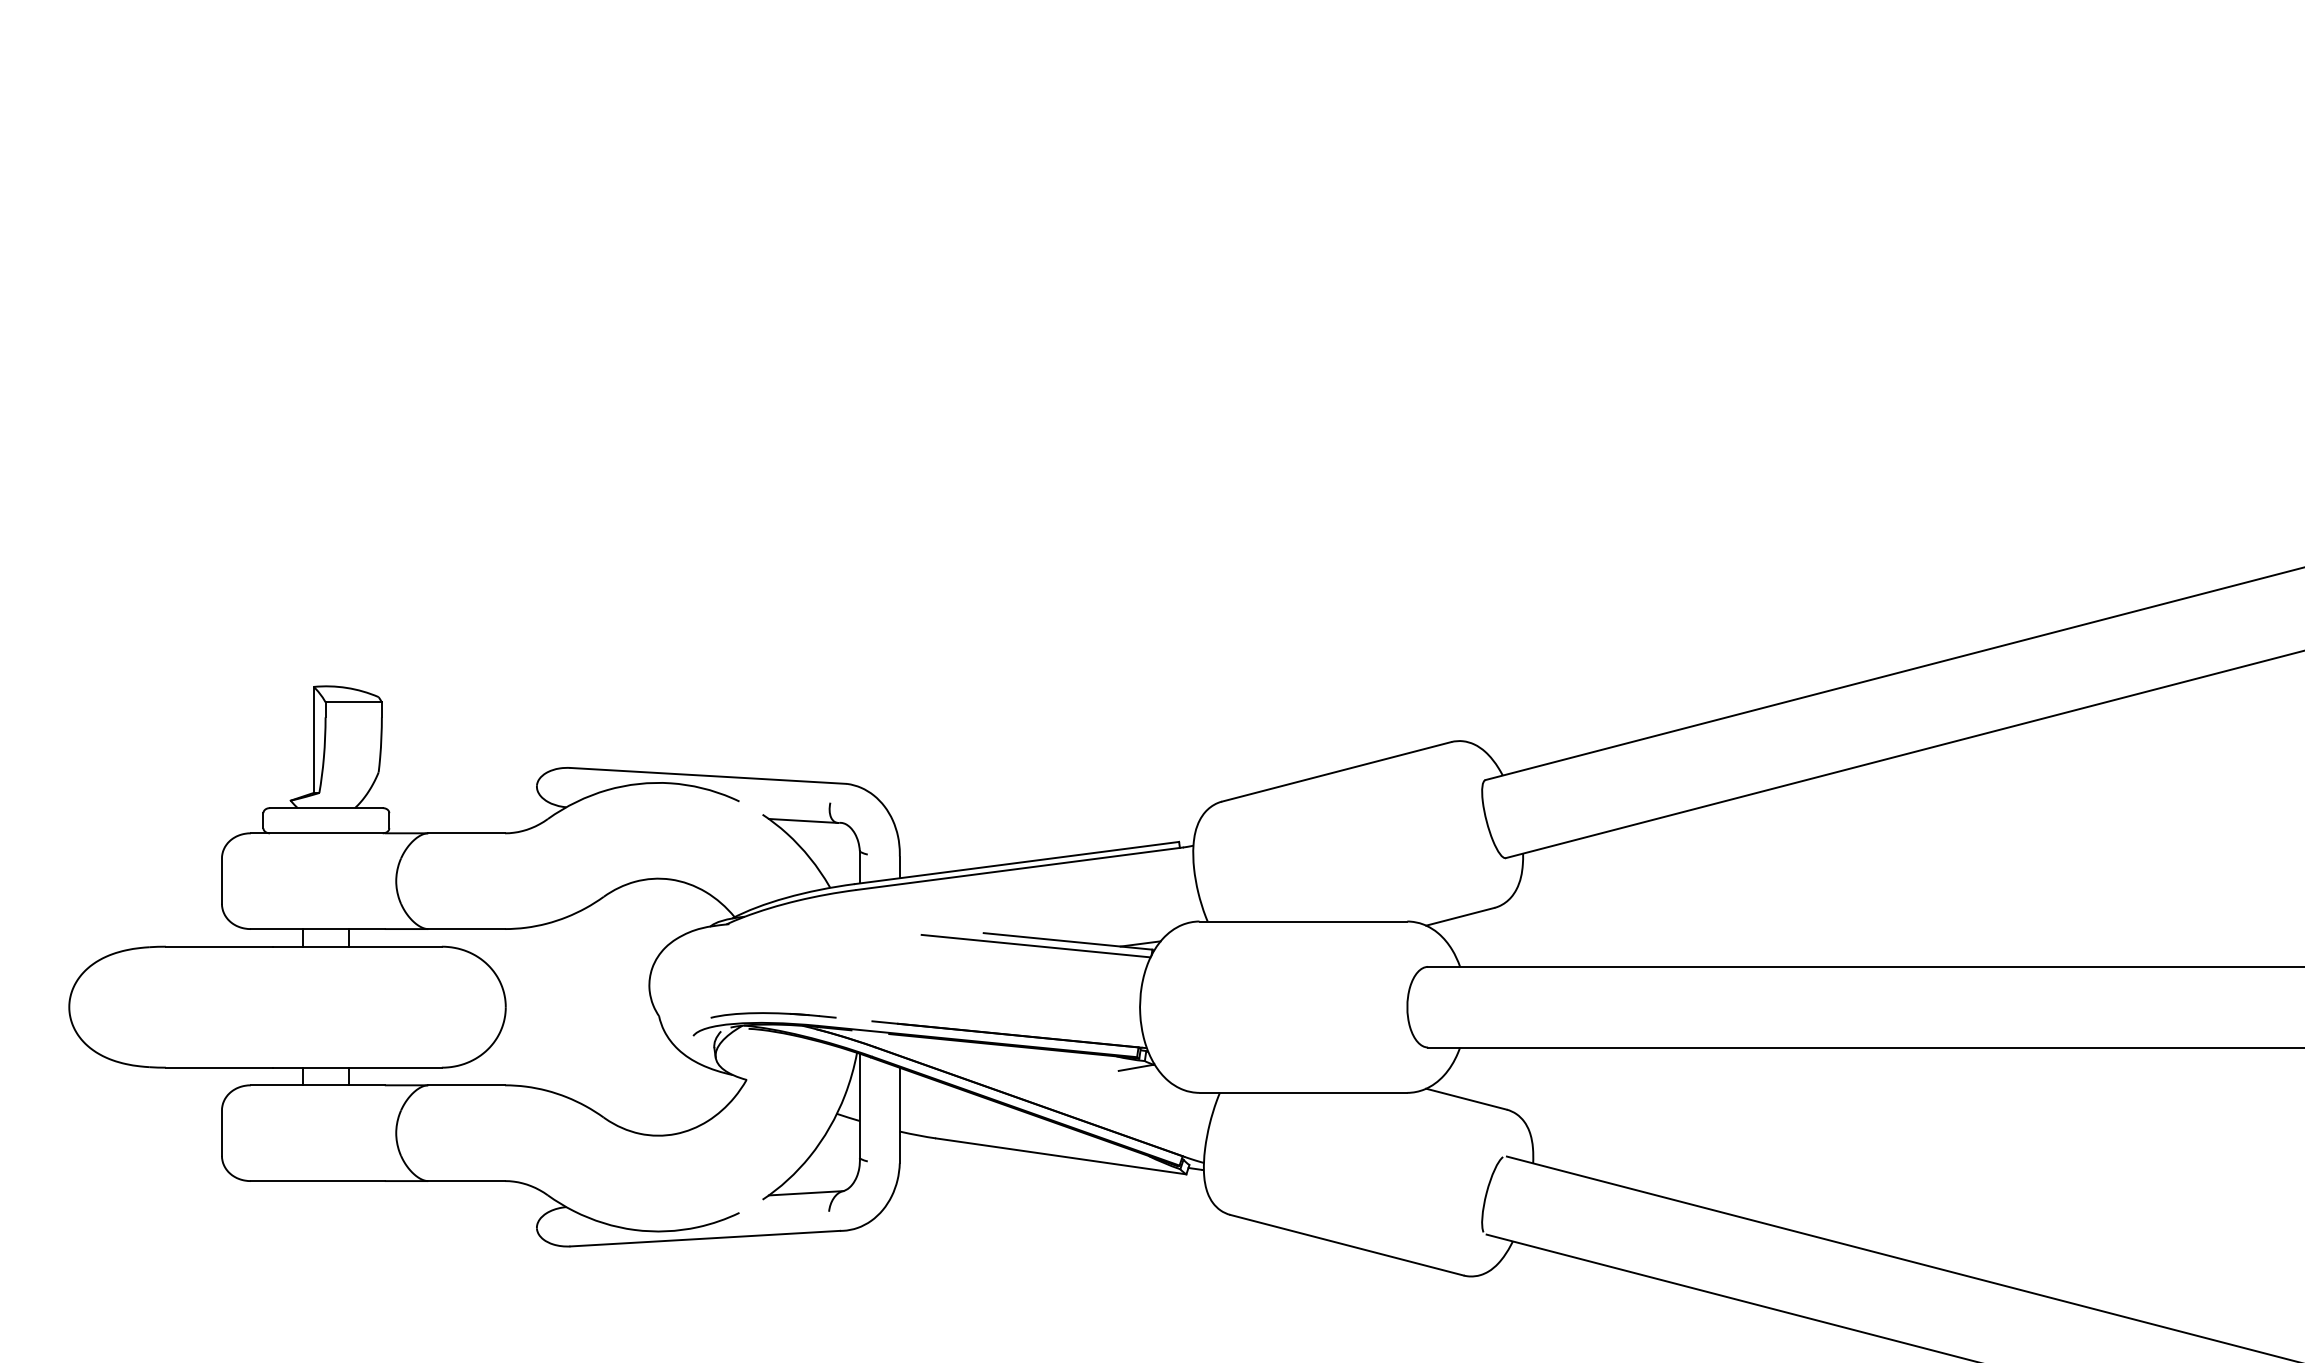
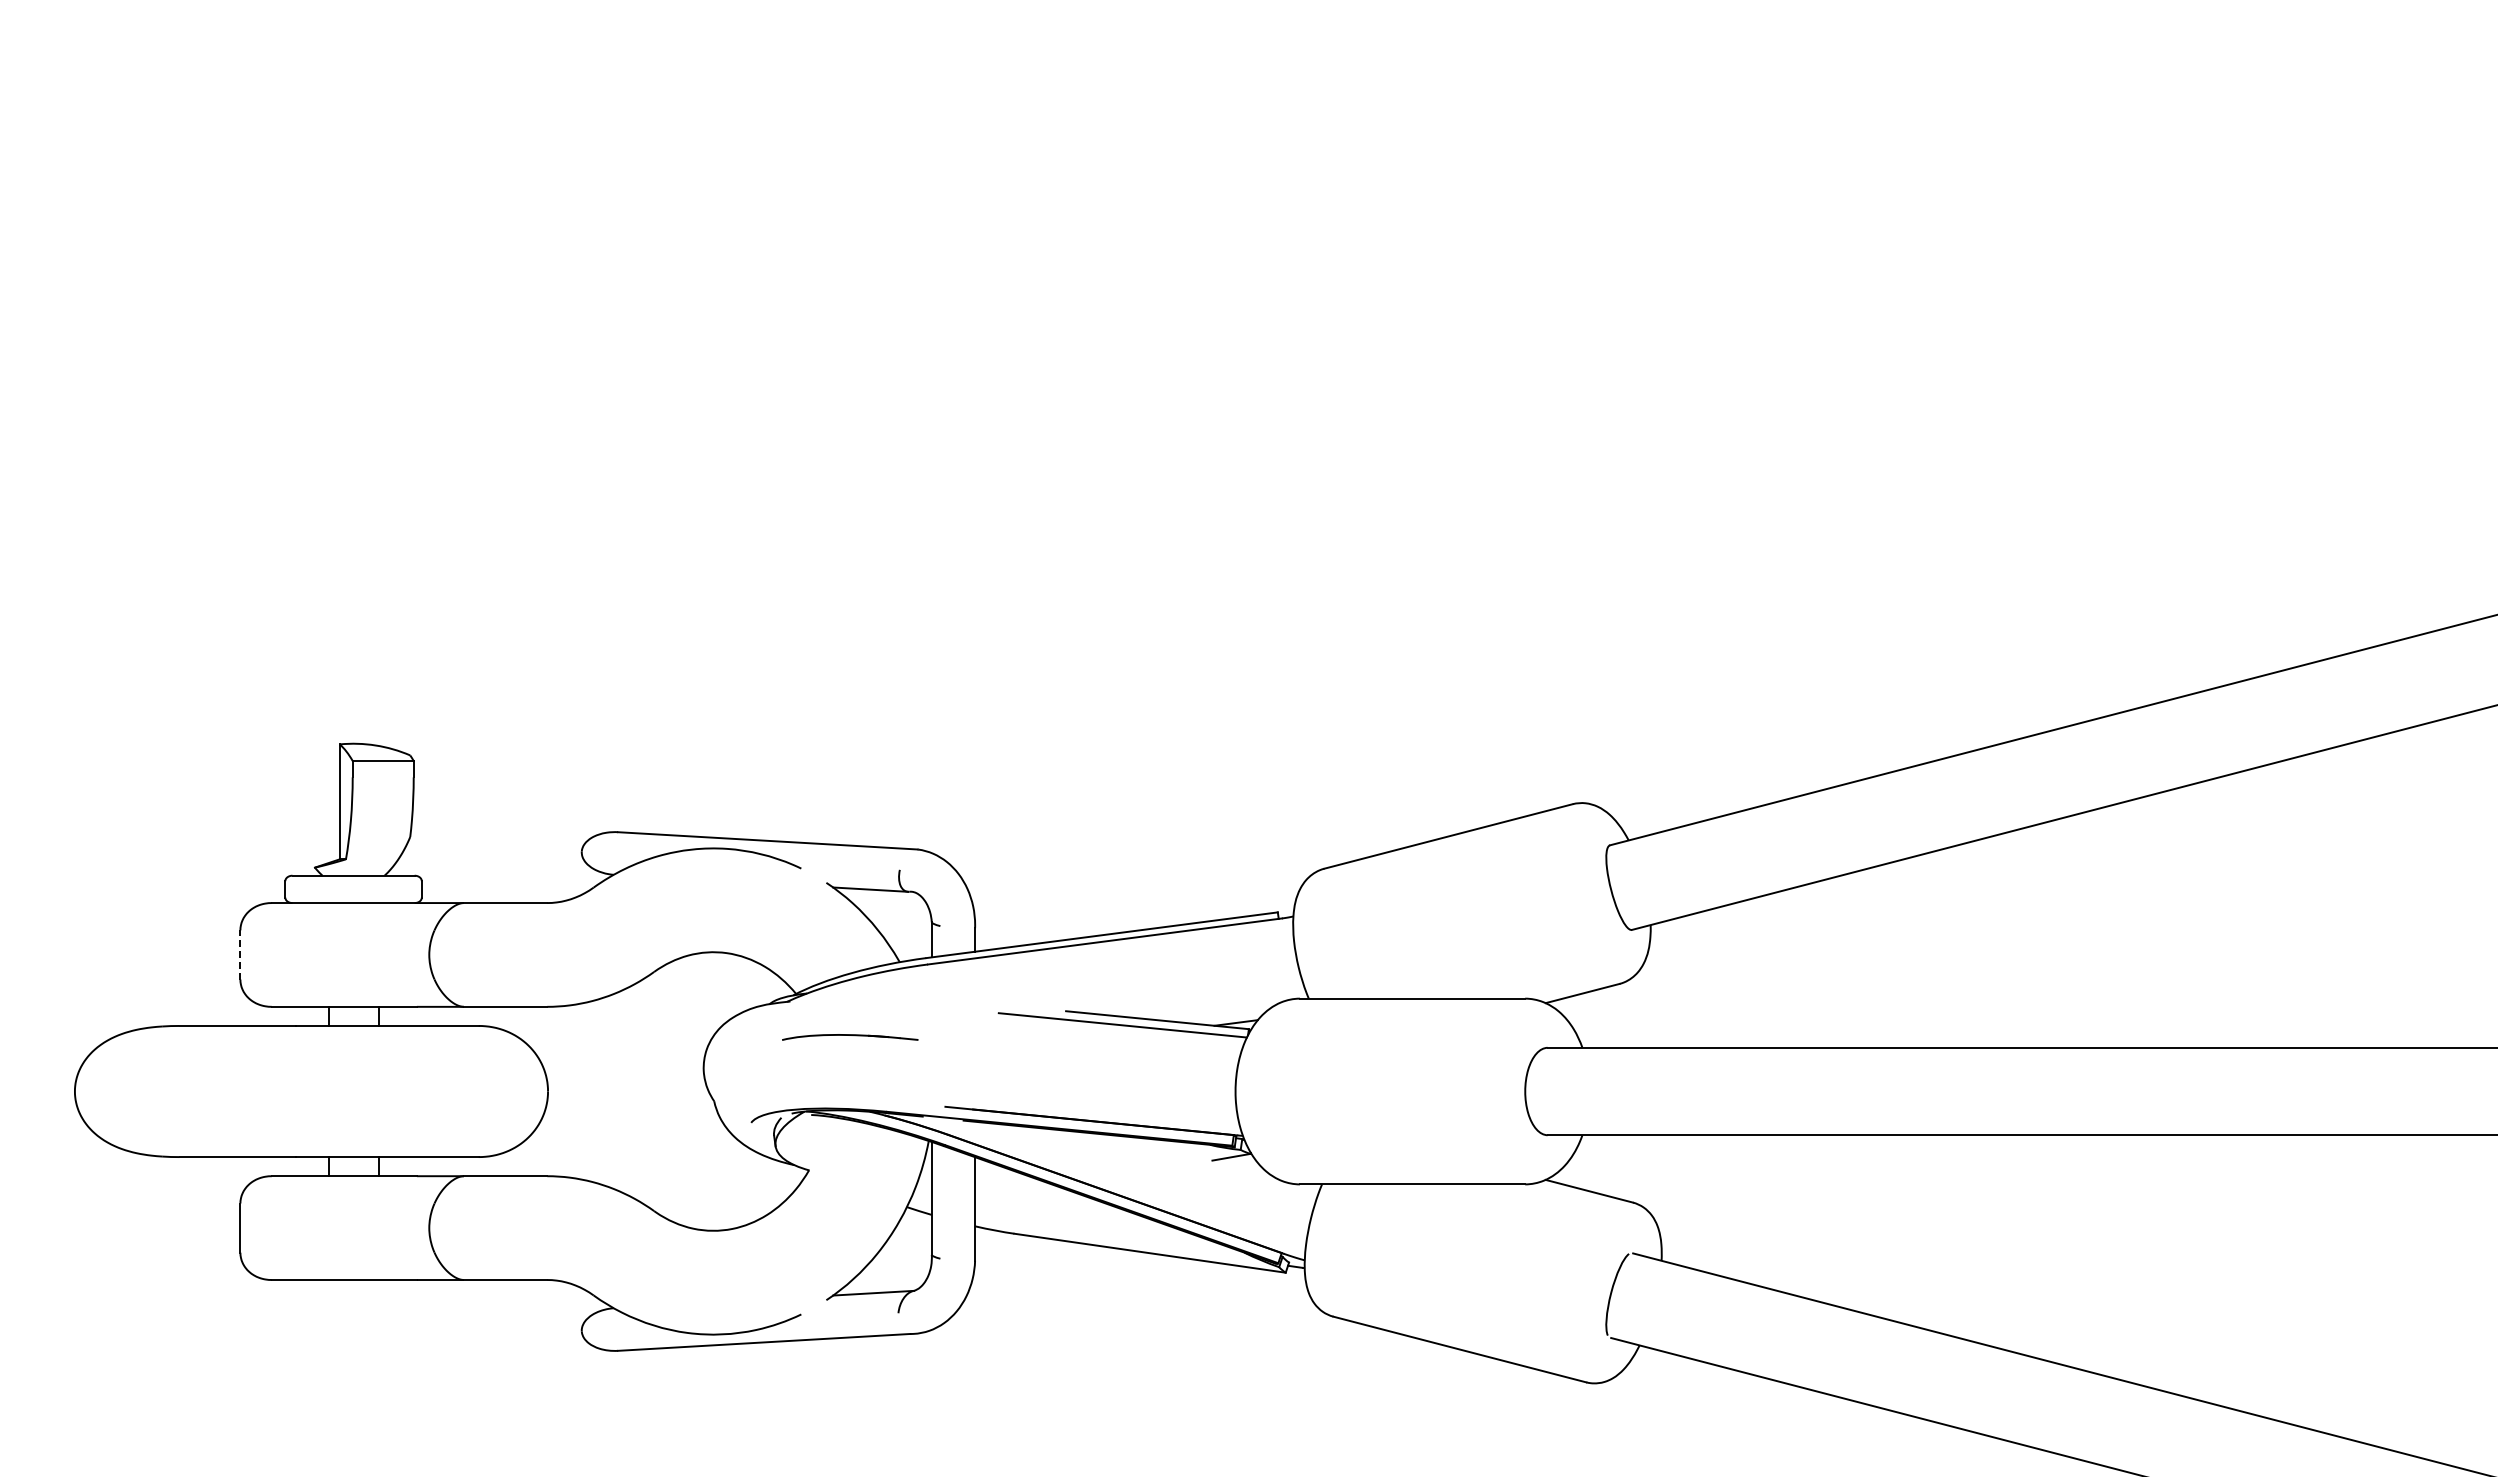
line: (222, 880) -> (240, 954), solid -> dashed
part: (773, 1015) -> (850, 1037), moved

